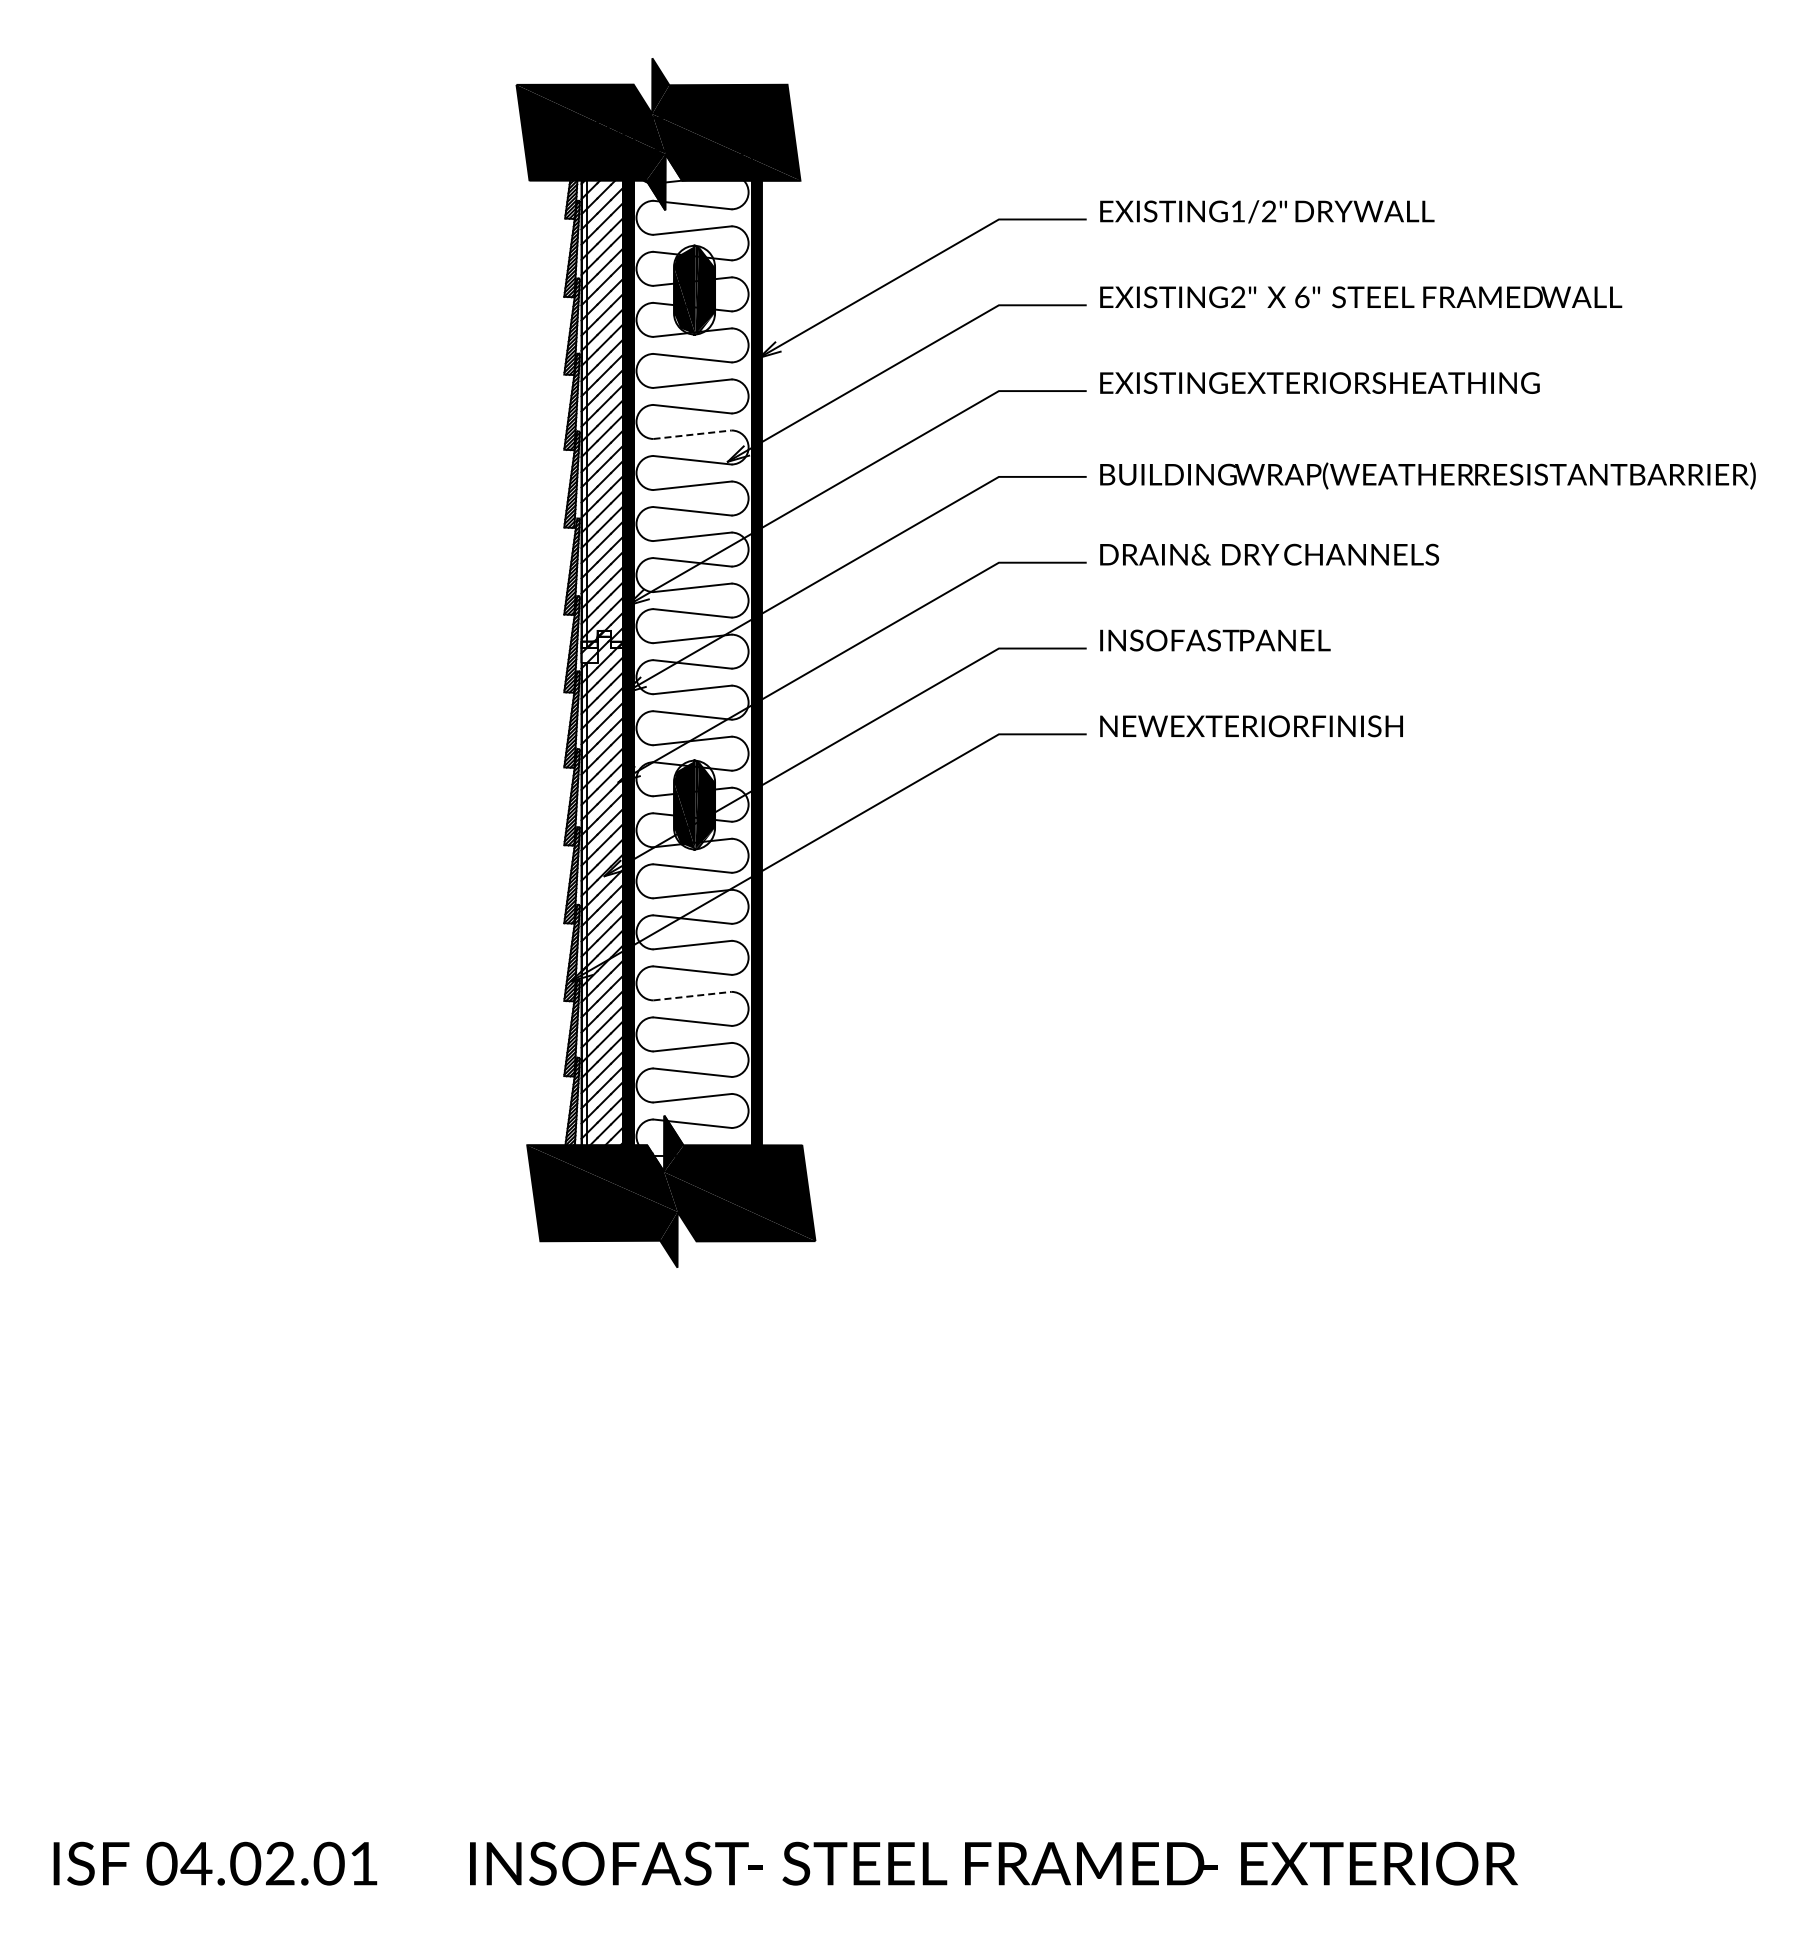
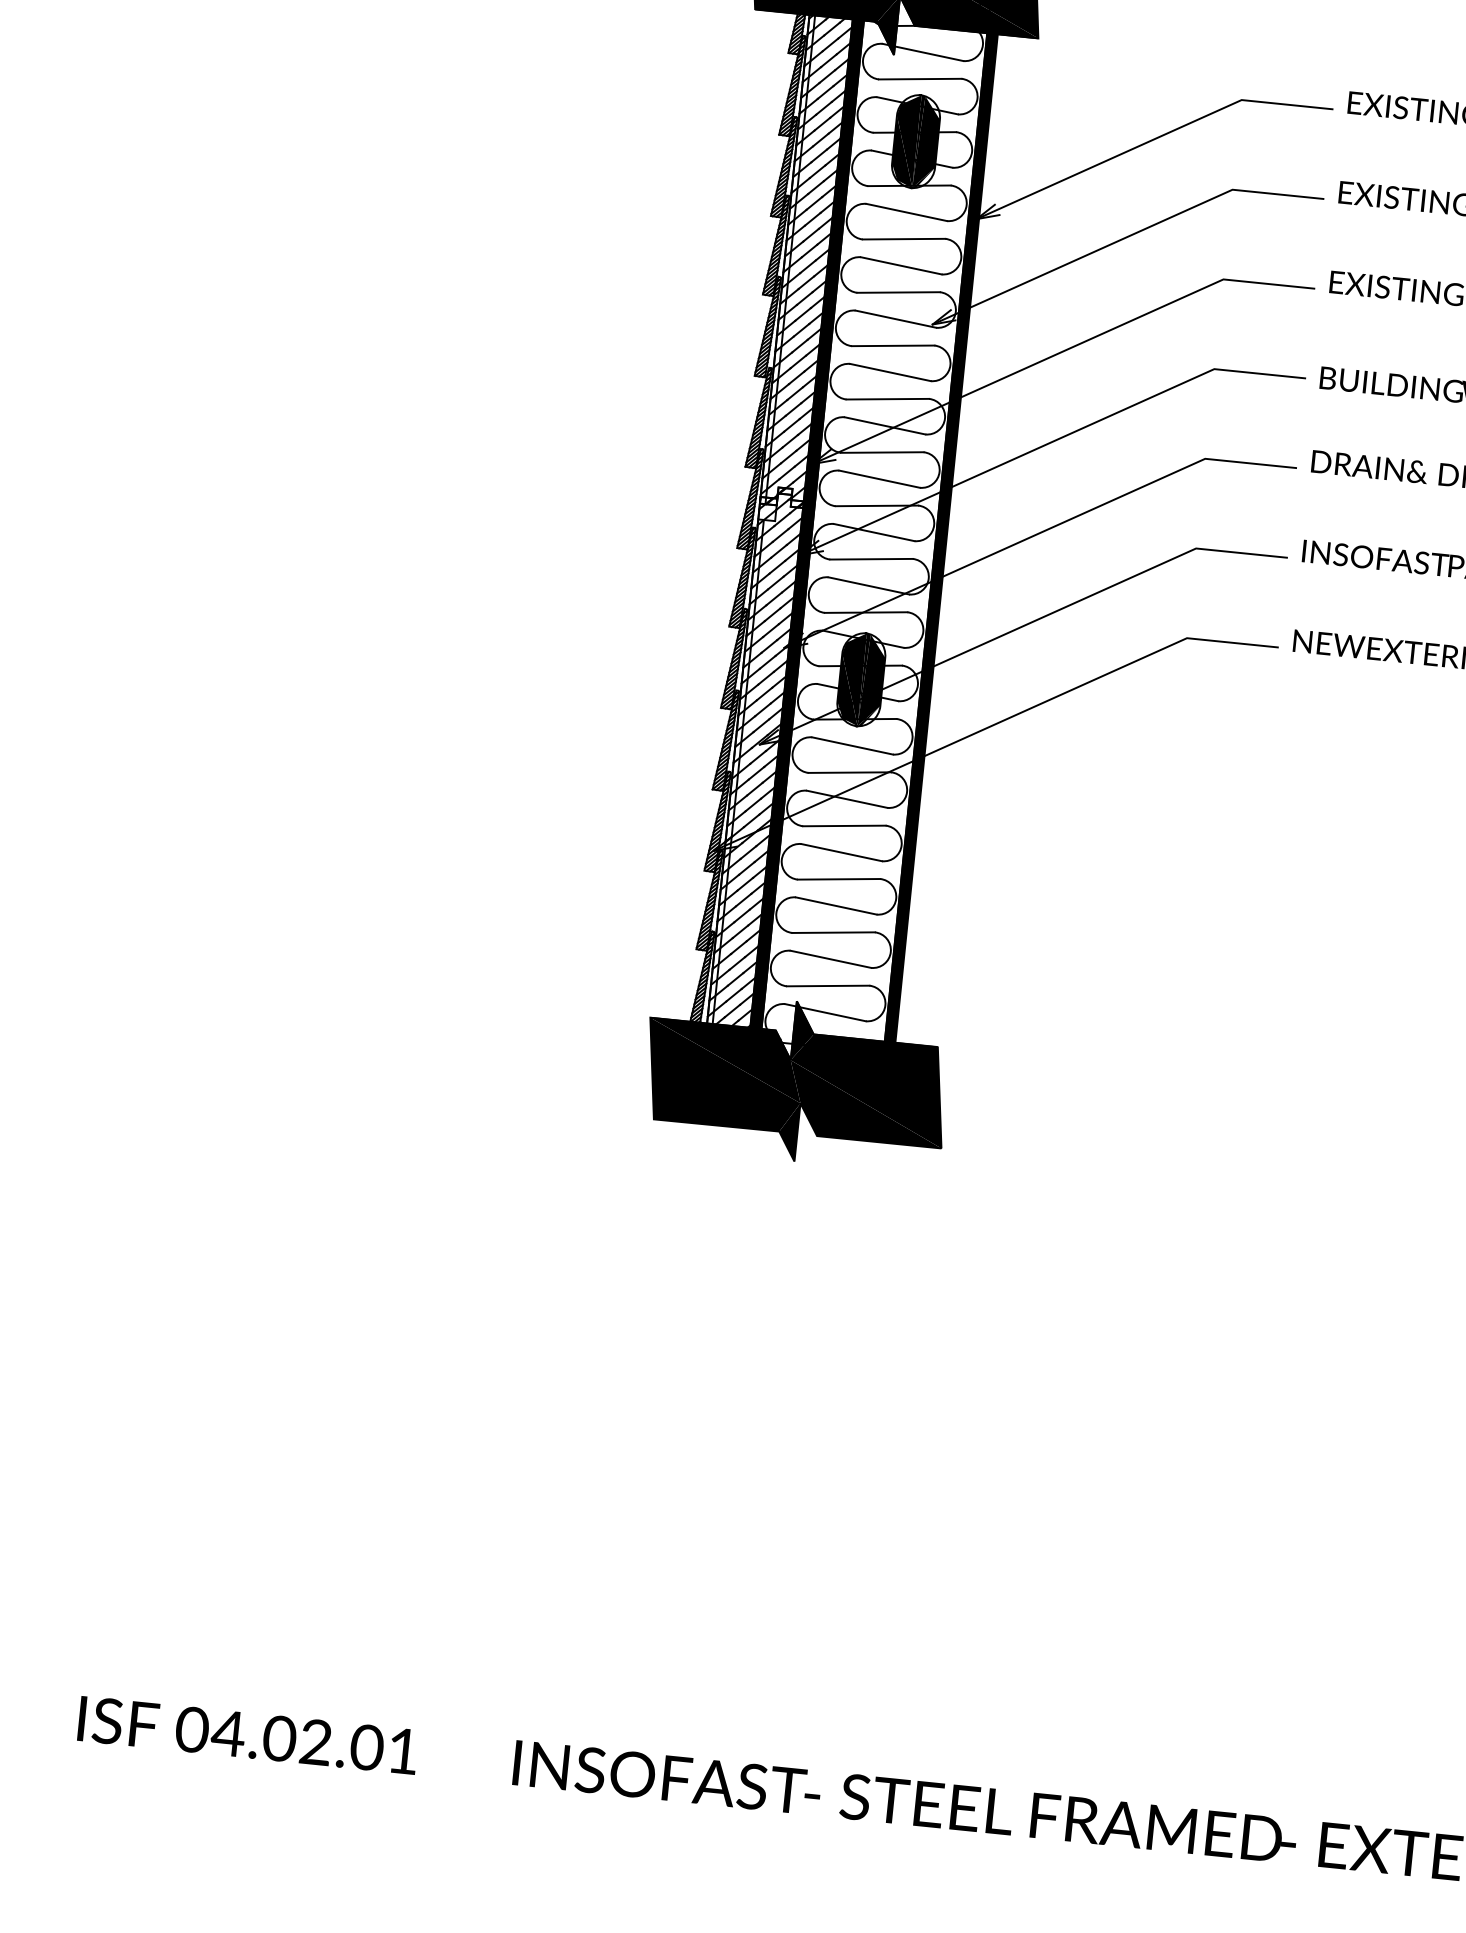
line: (693, 434) -> (899, 292), dashed -> solid
line: (693, 996) -> (839, 879), dashed -> solid

